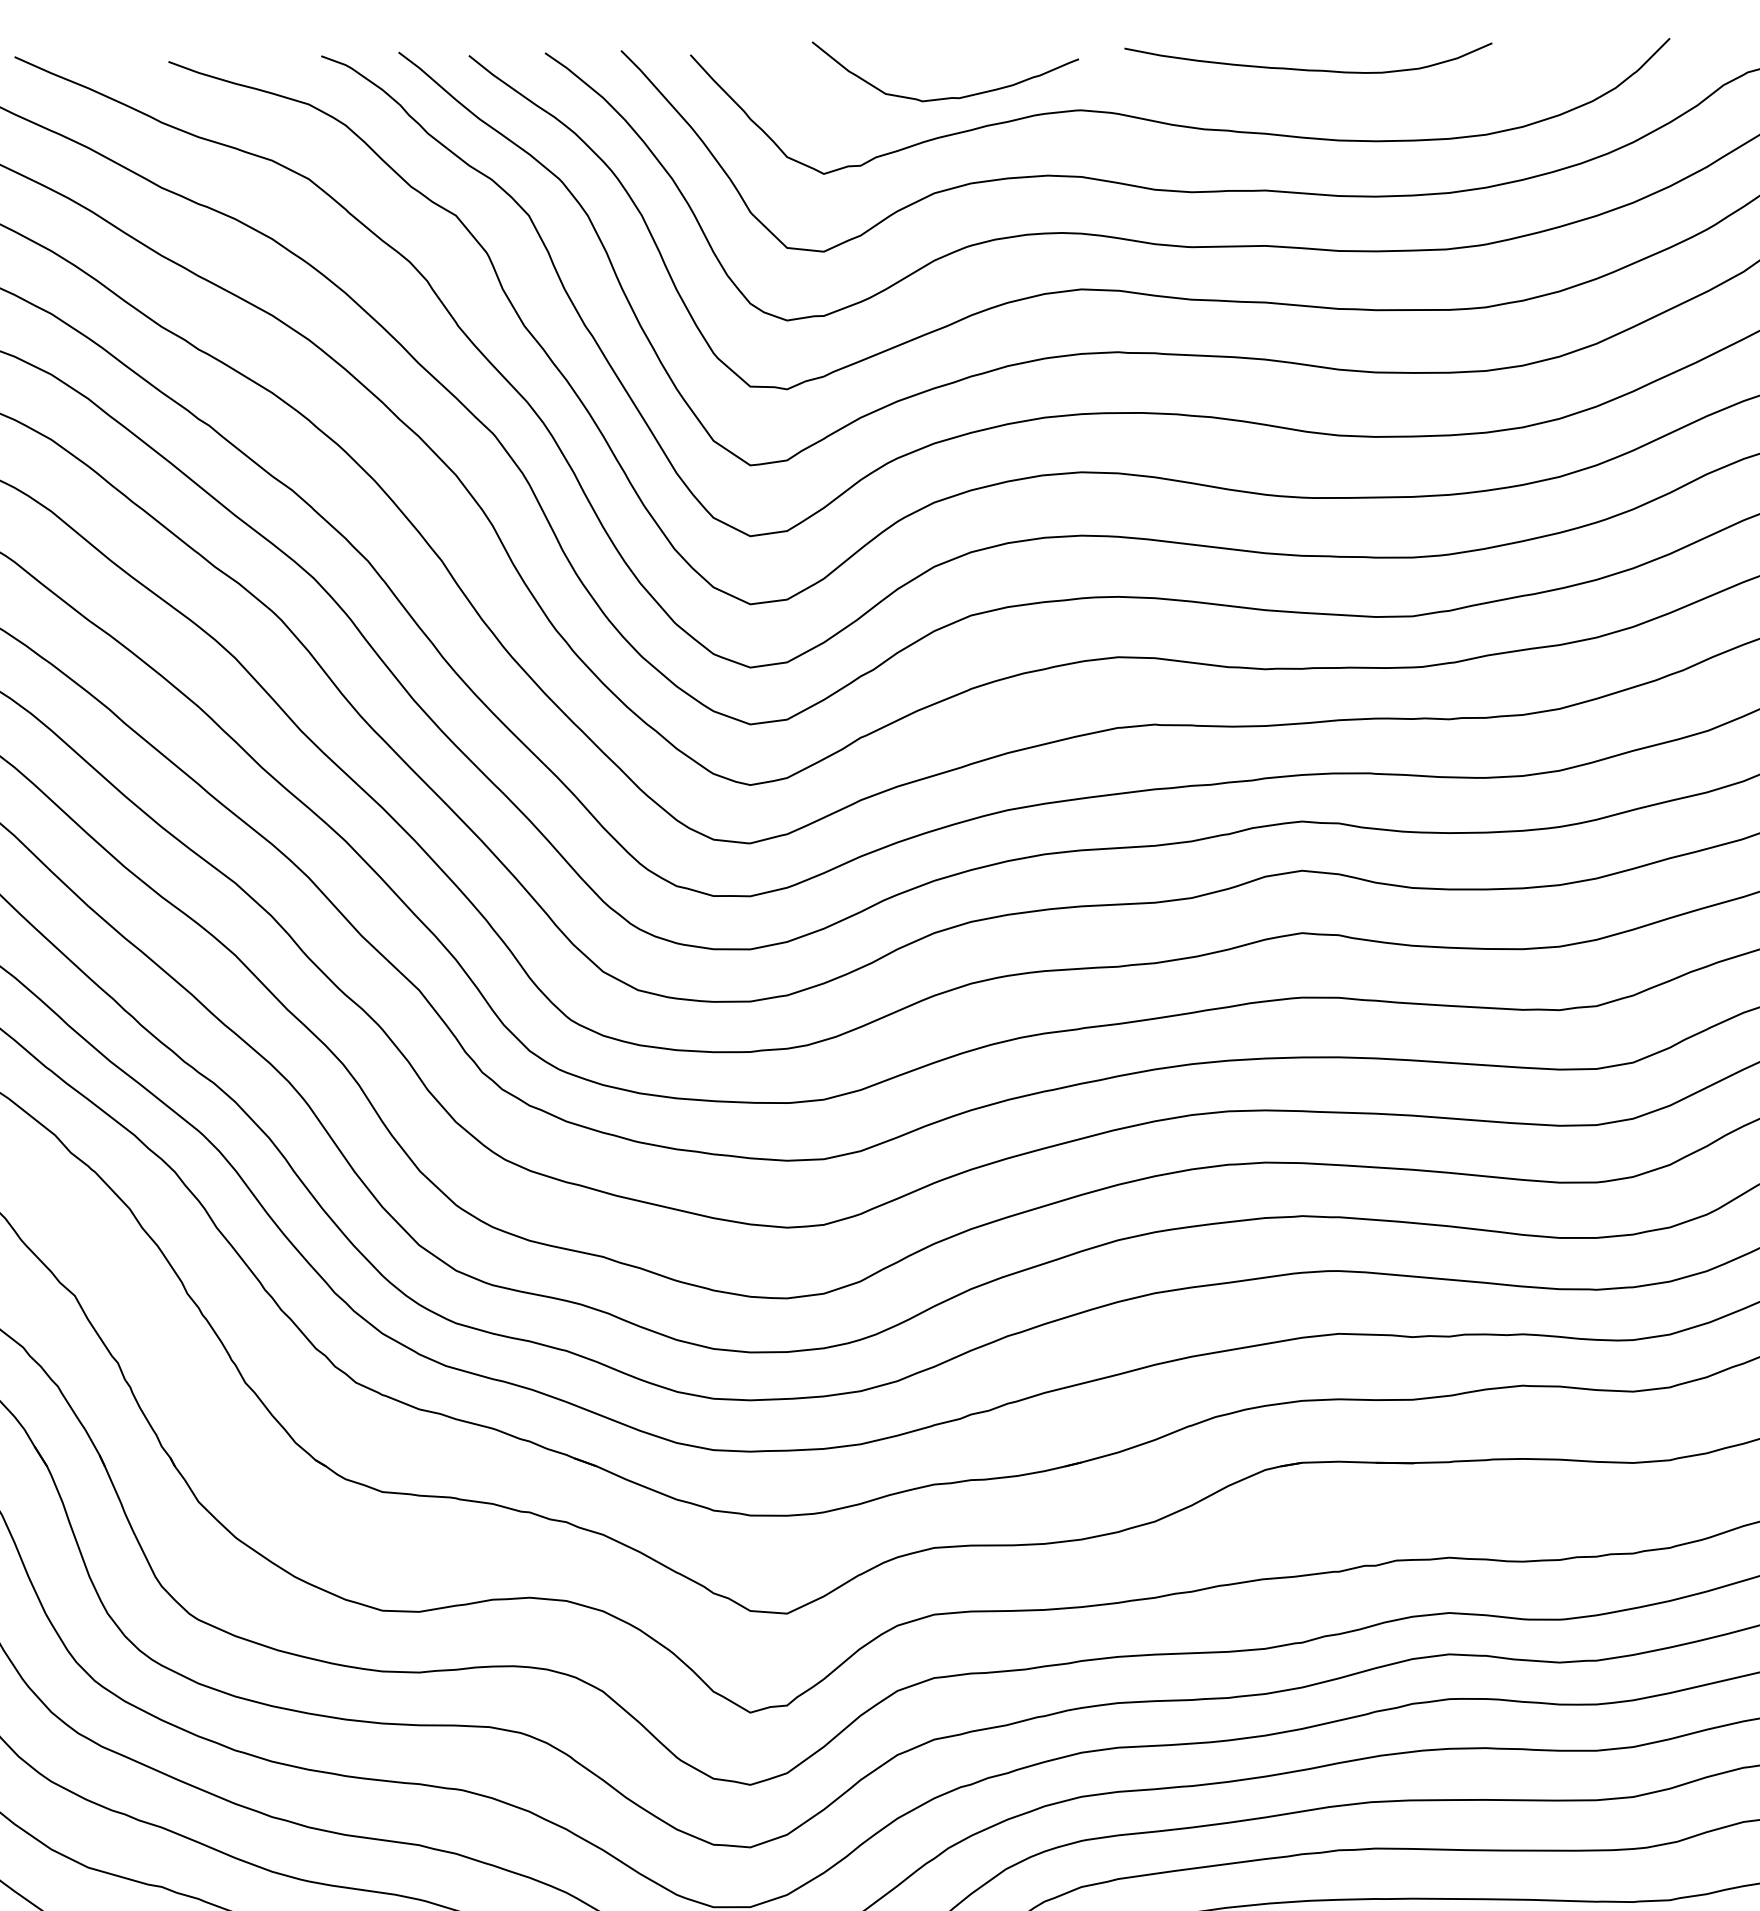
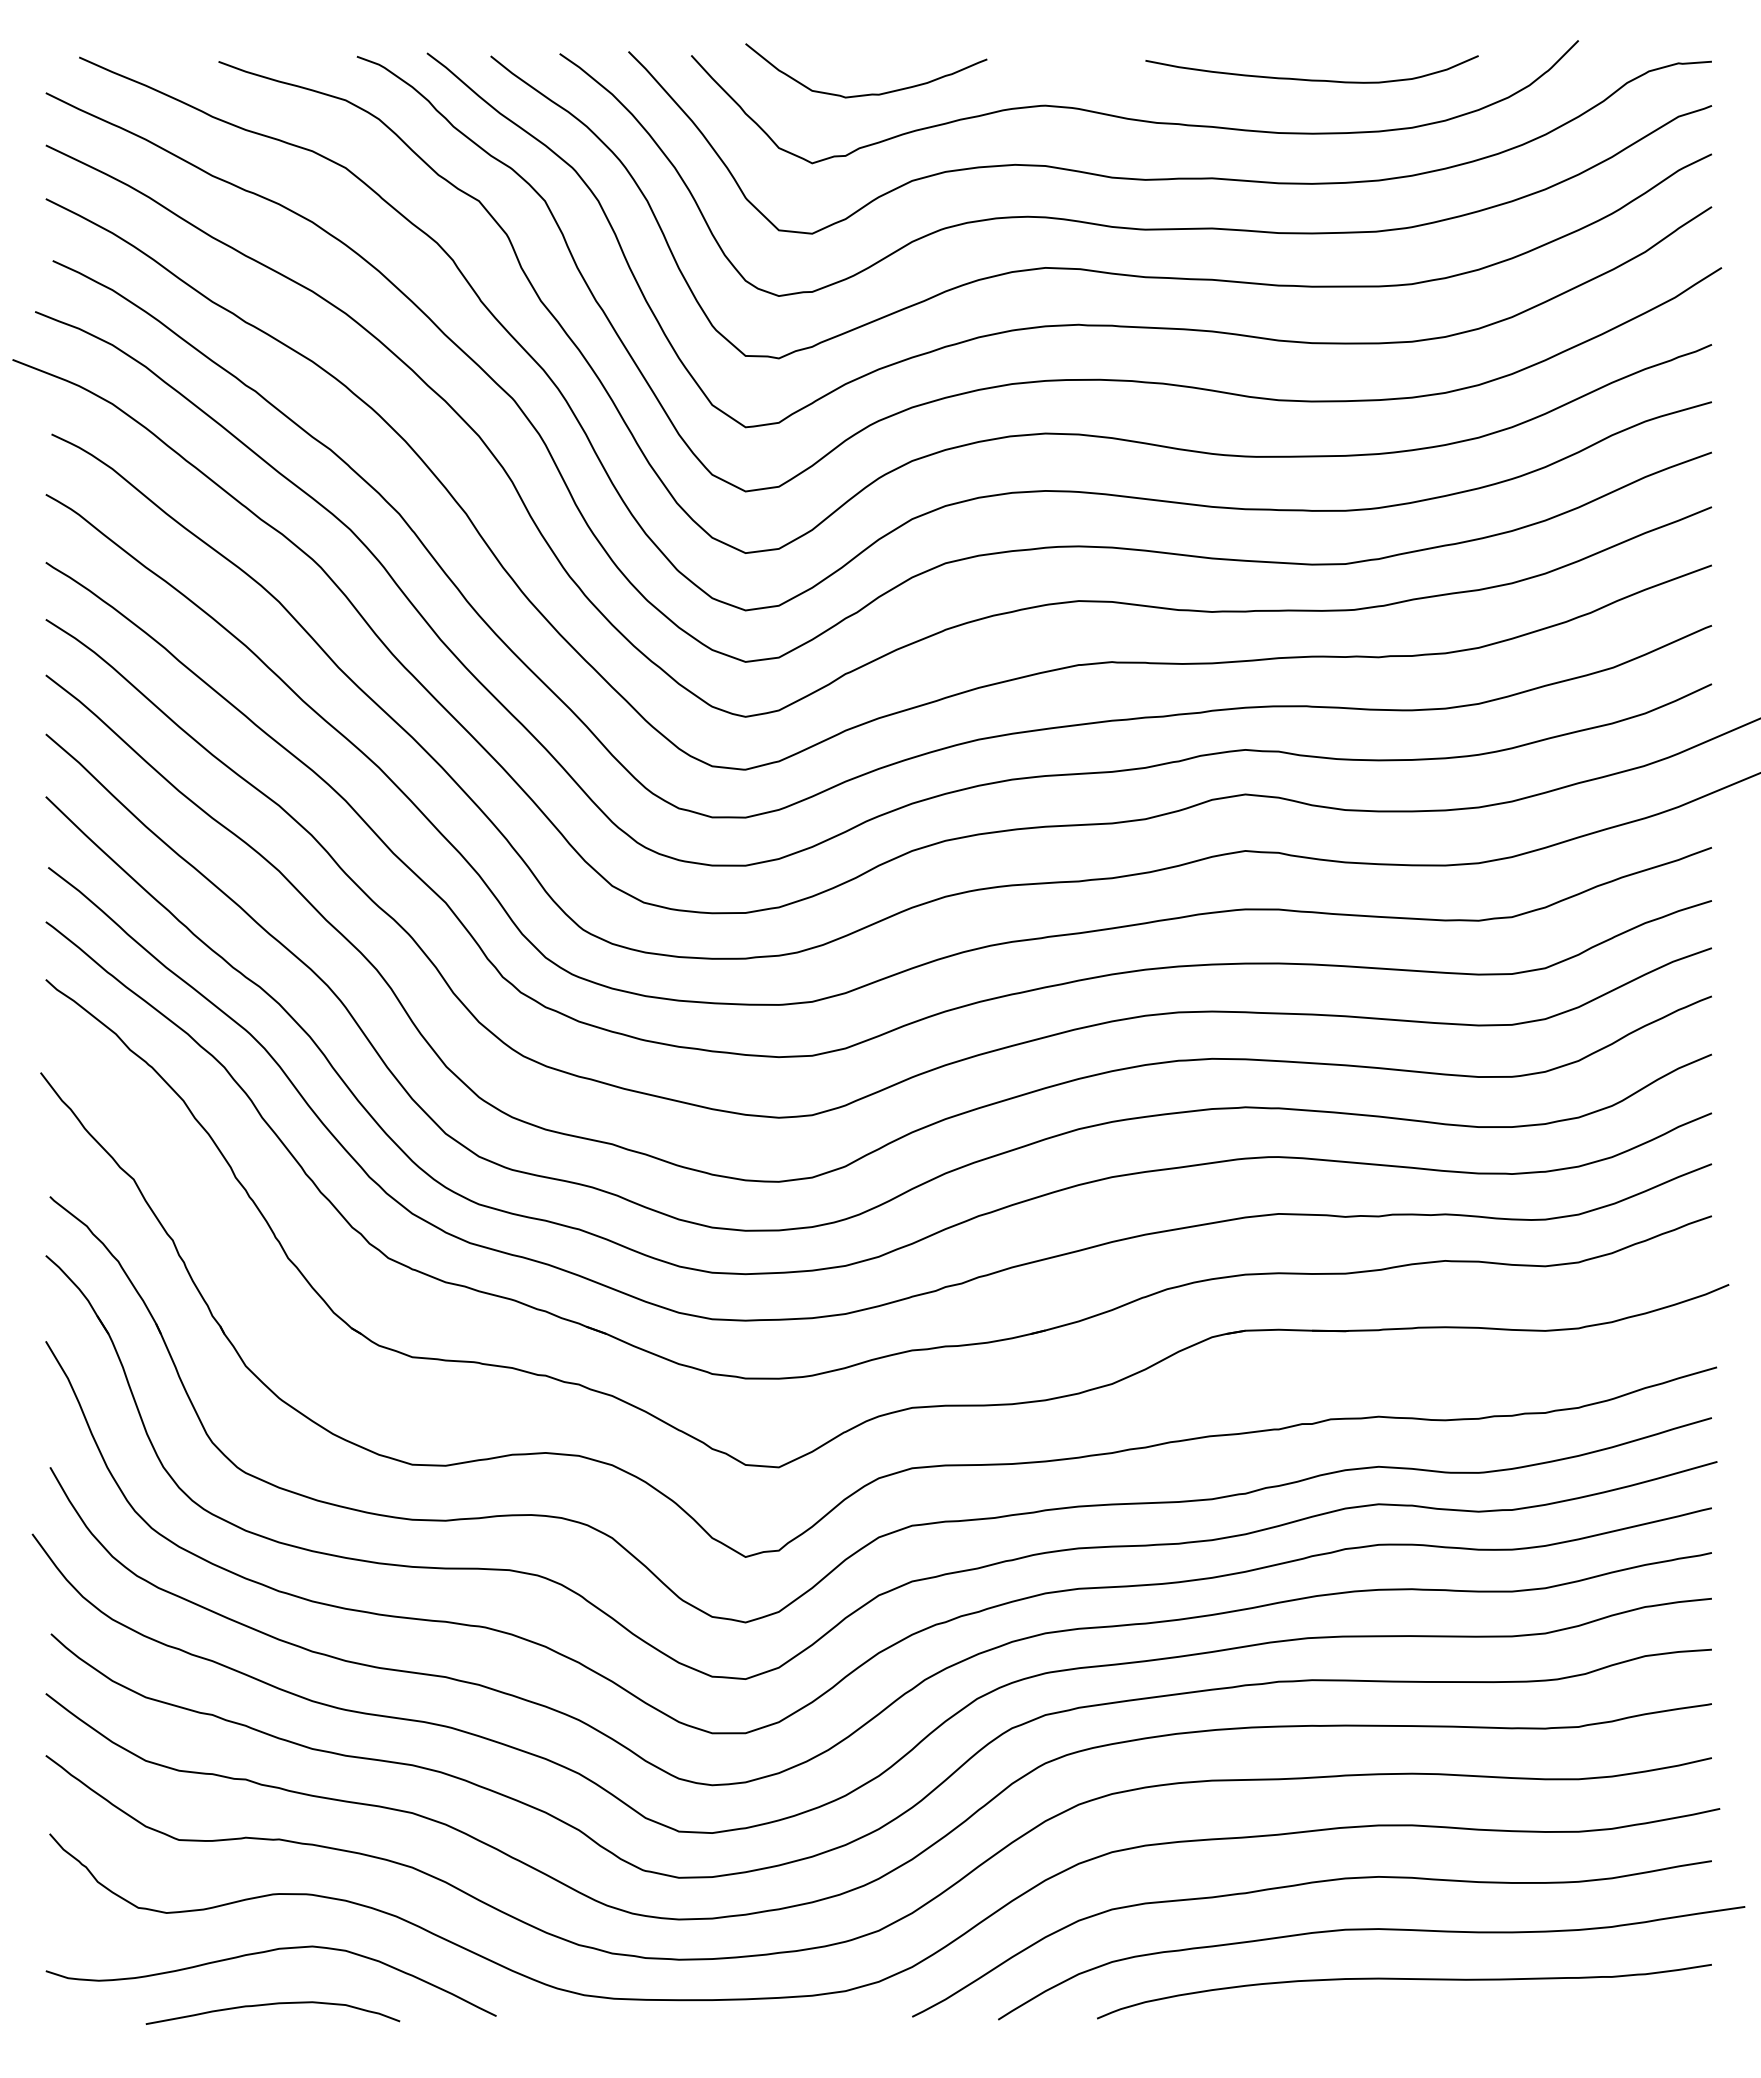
curve: (1307, 69) -> (1311, 79), moved
curve: (948, 96) -> (869, 93), moved

